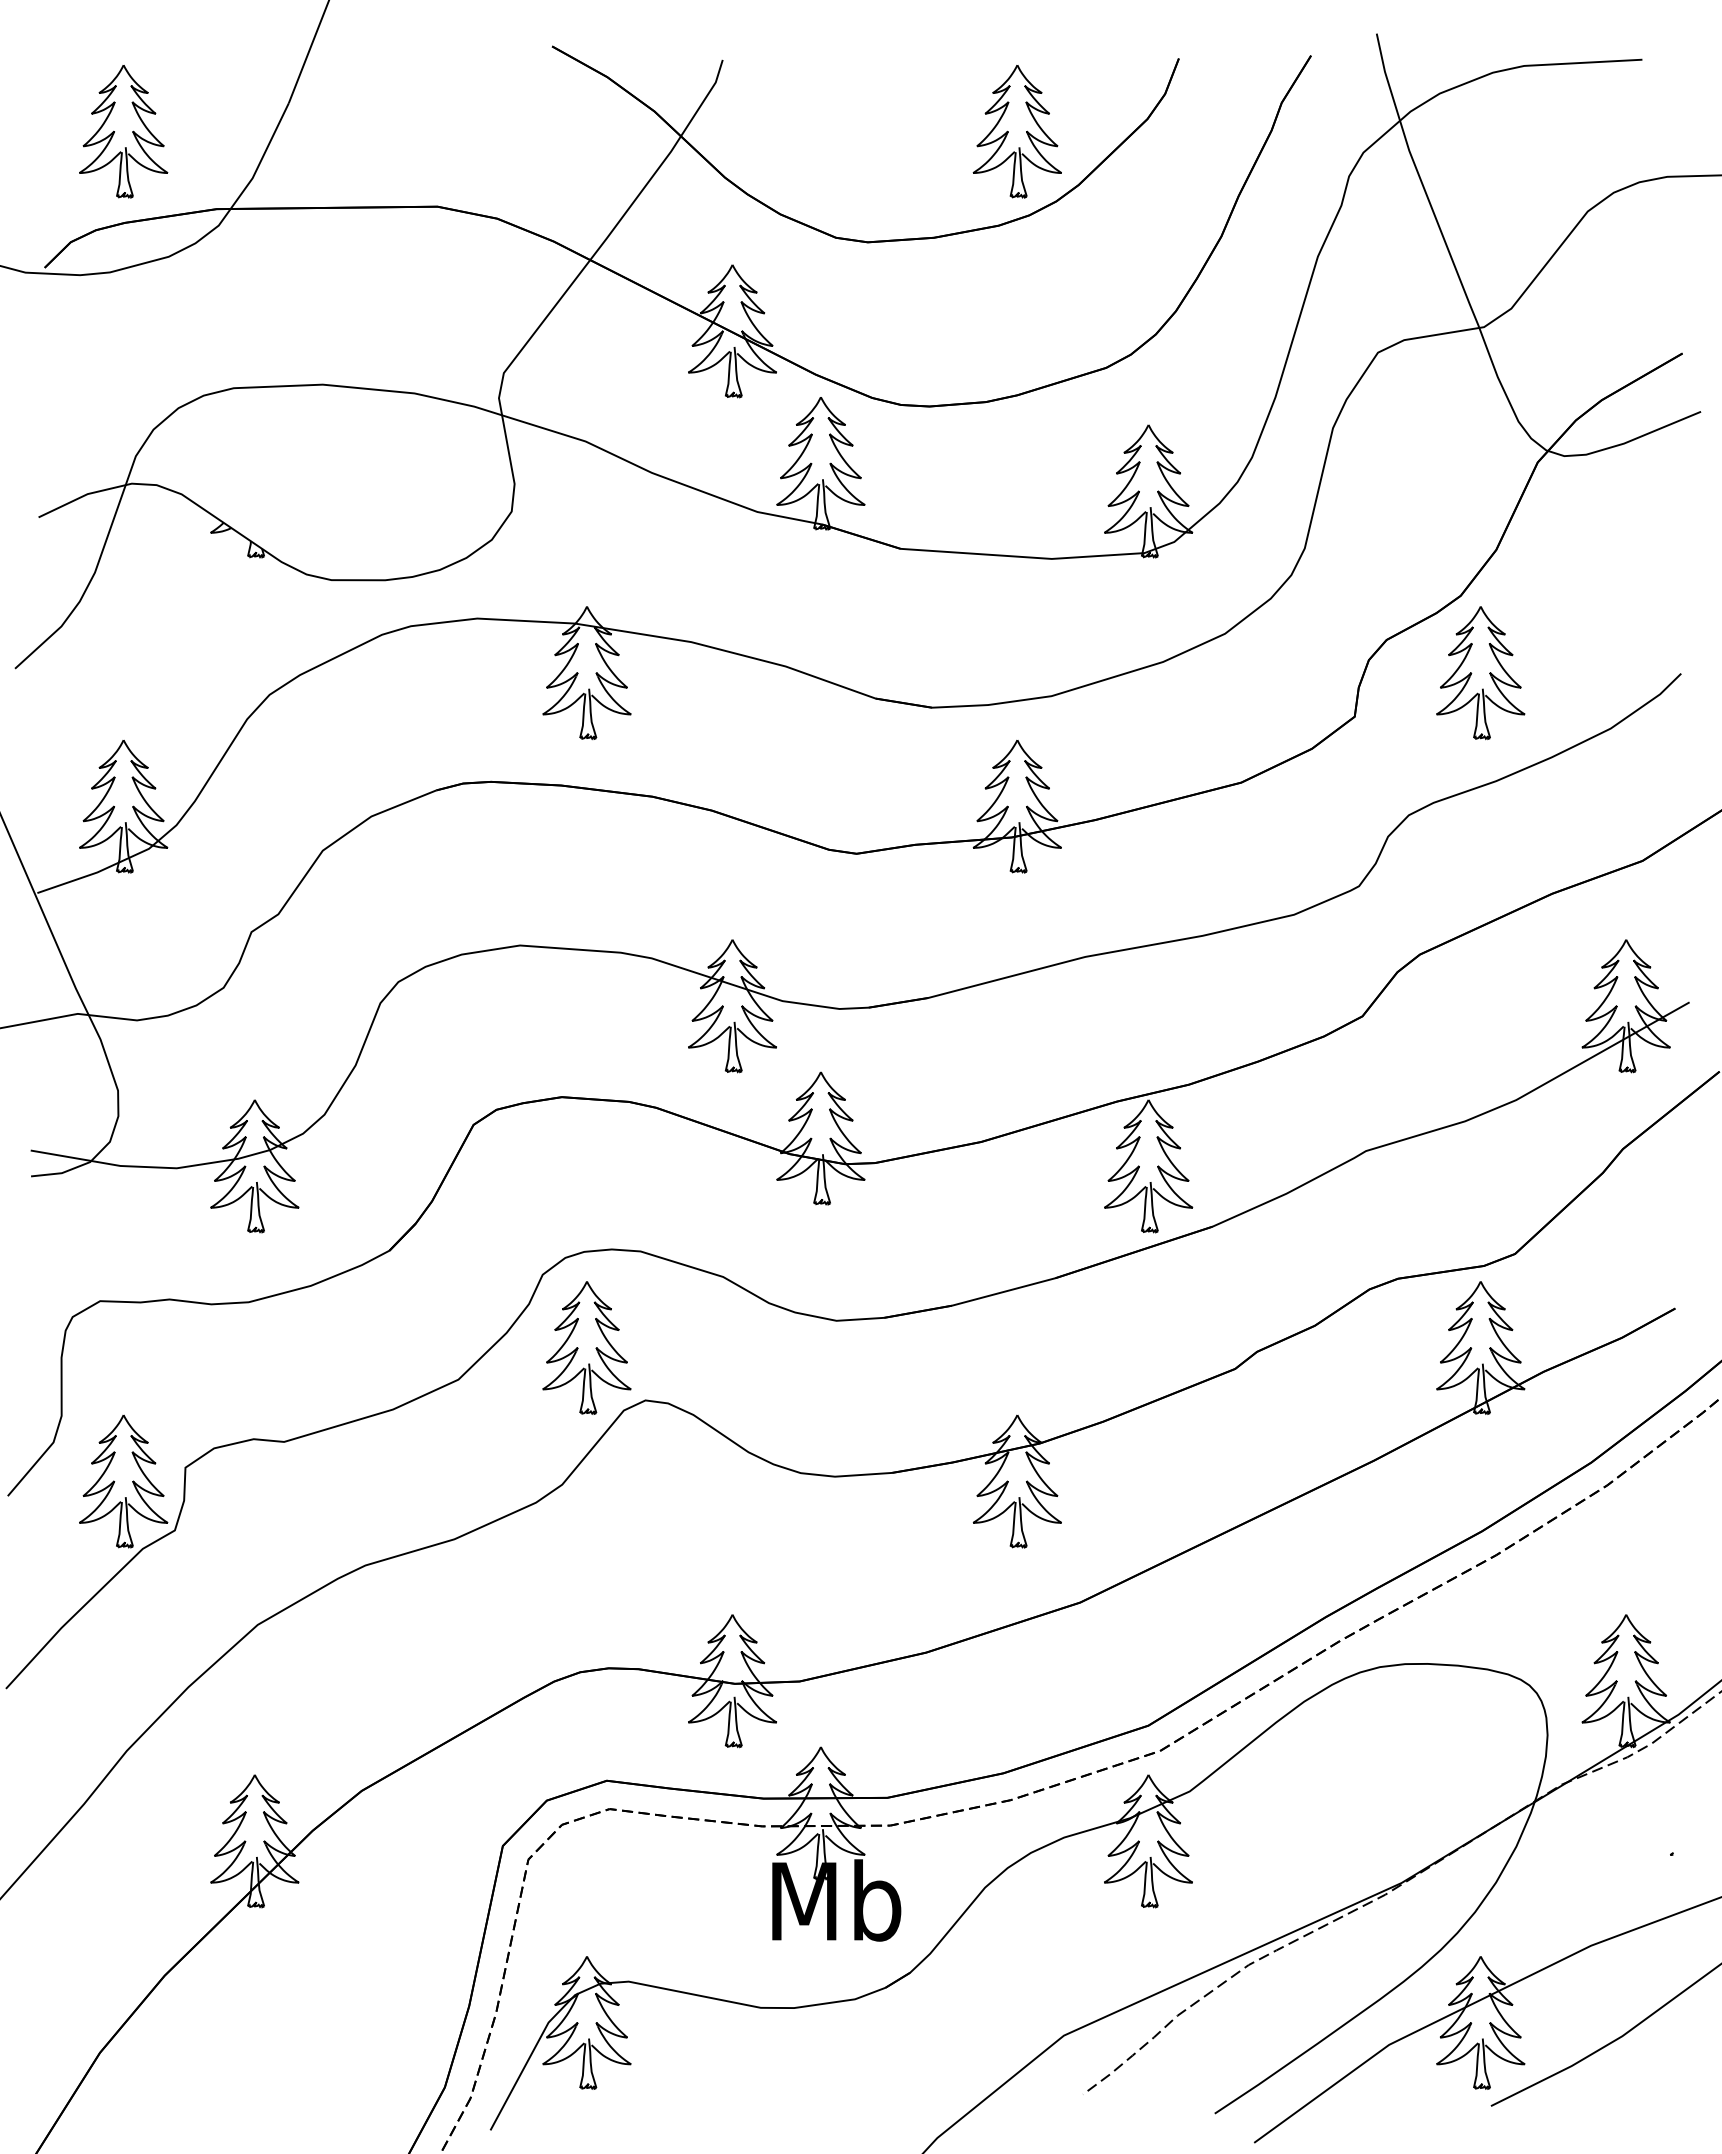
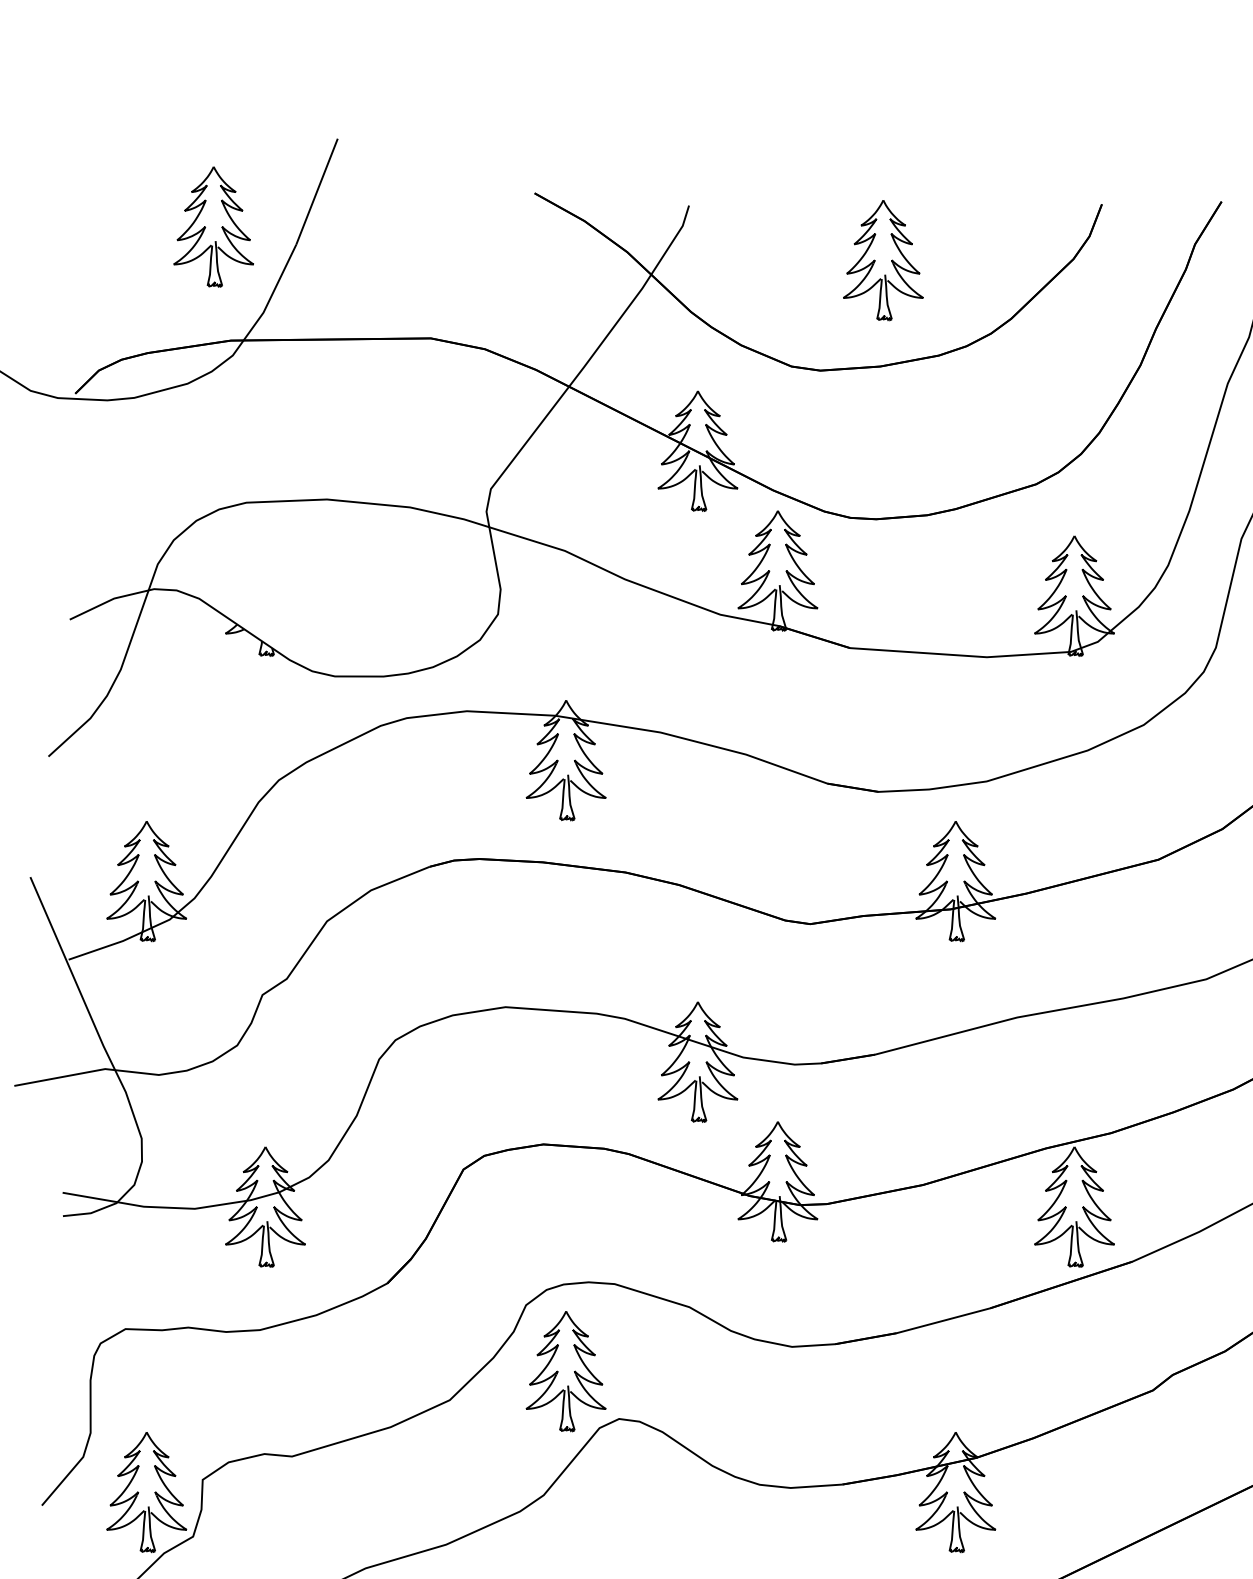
part: (123, 131) -> (213, 226), moved
part: (1016, 131) -> (882, 260), moved

